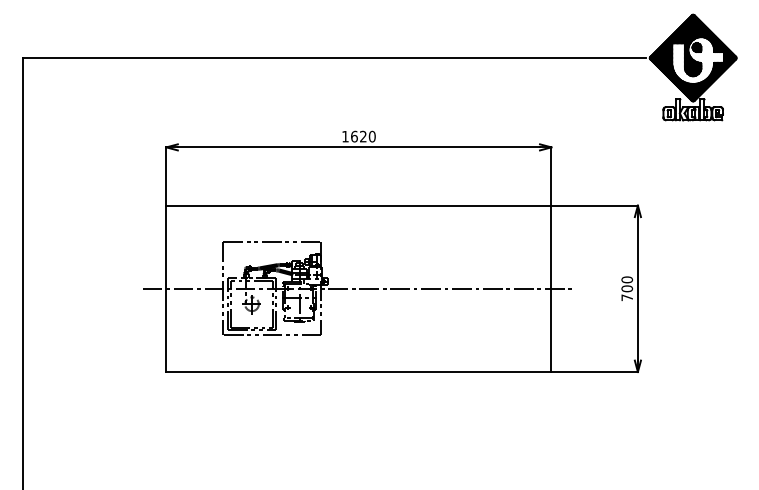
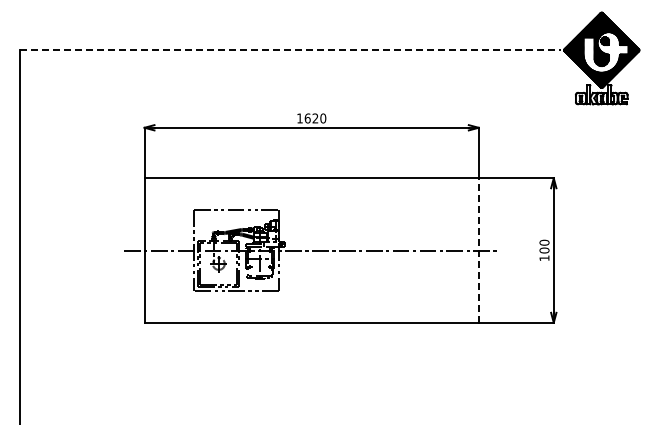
line: (334, 58) -> (290, 50), solid -> dashed
line: (551, 288) -> (478, 250), solid -> dashed
text: (627, 298) -> (544, 258), 700 -> 100

